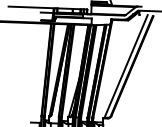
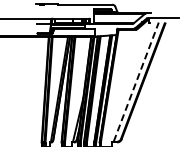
line: (126, 66) -> (136, 82), solid -> dashed

